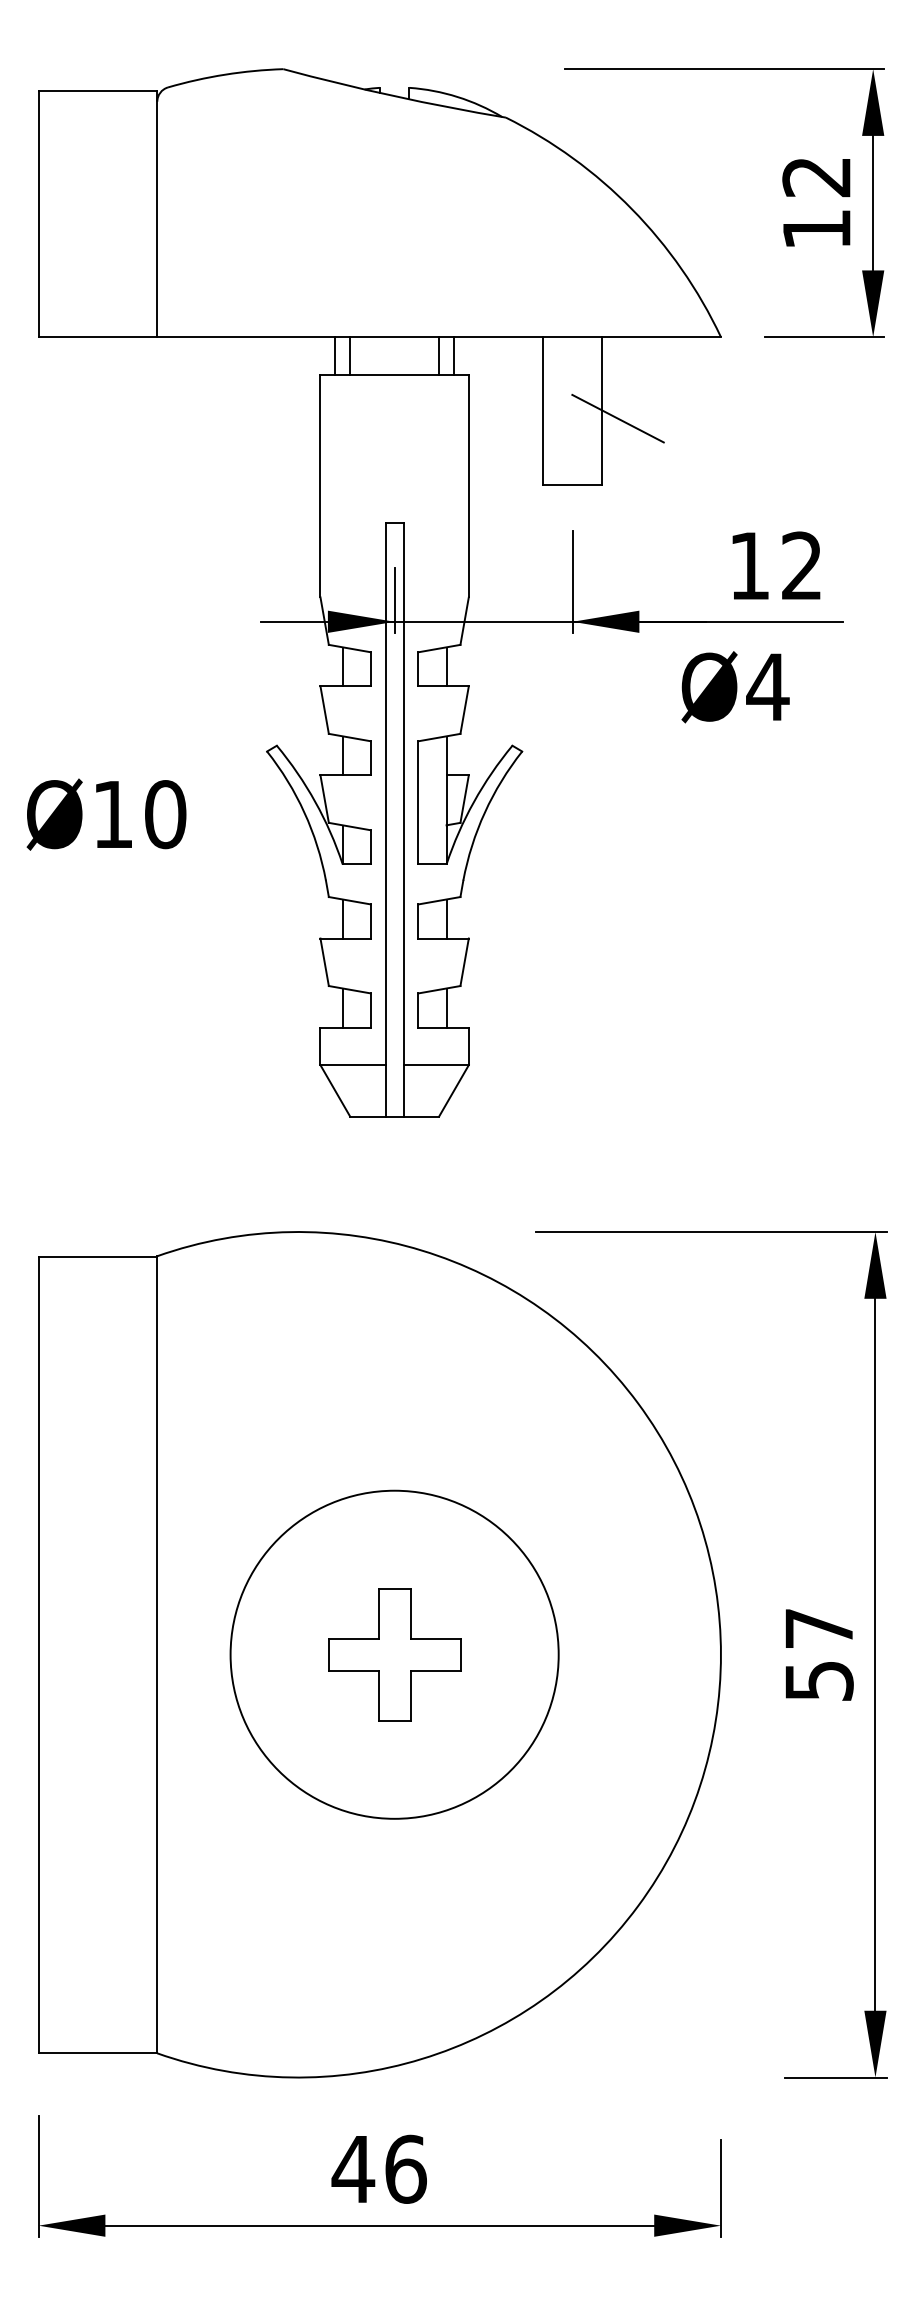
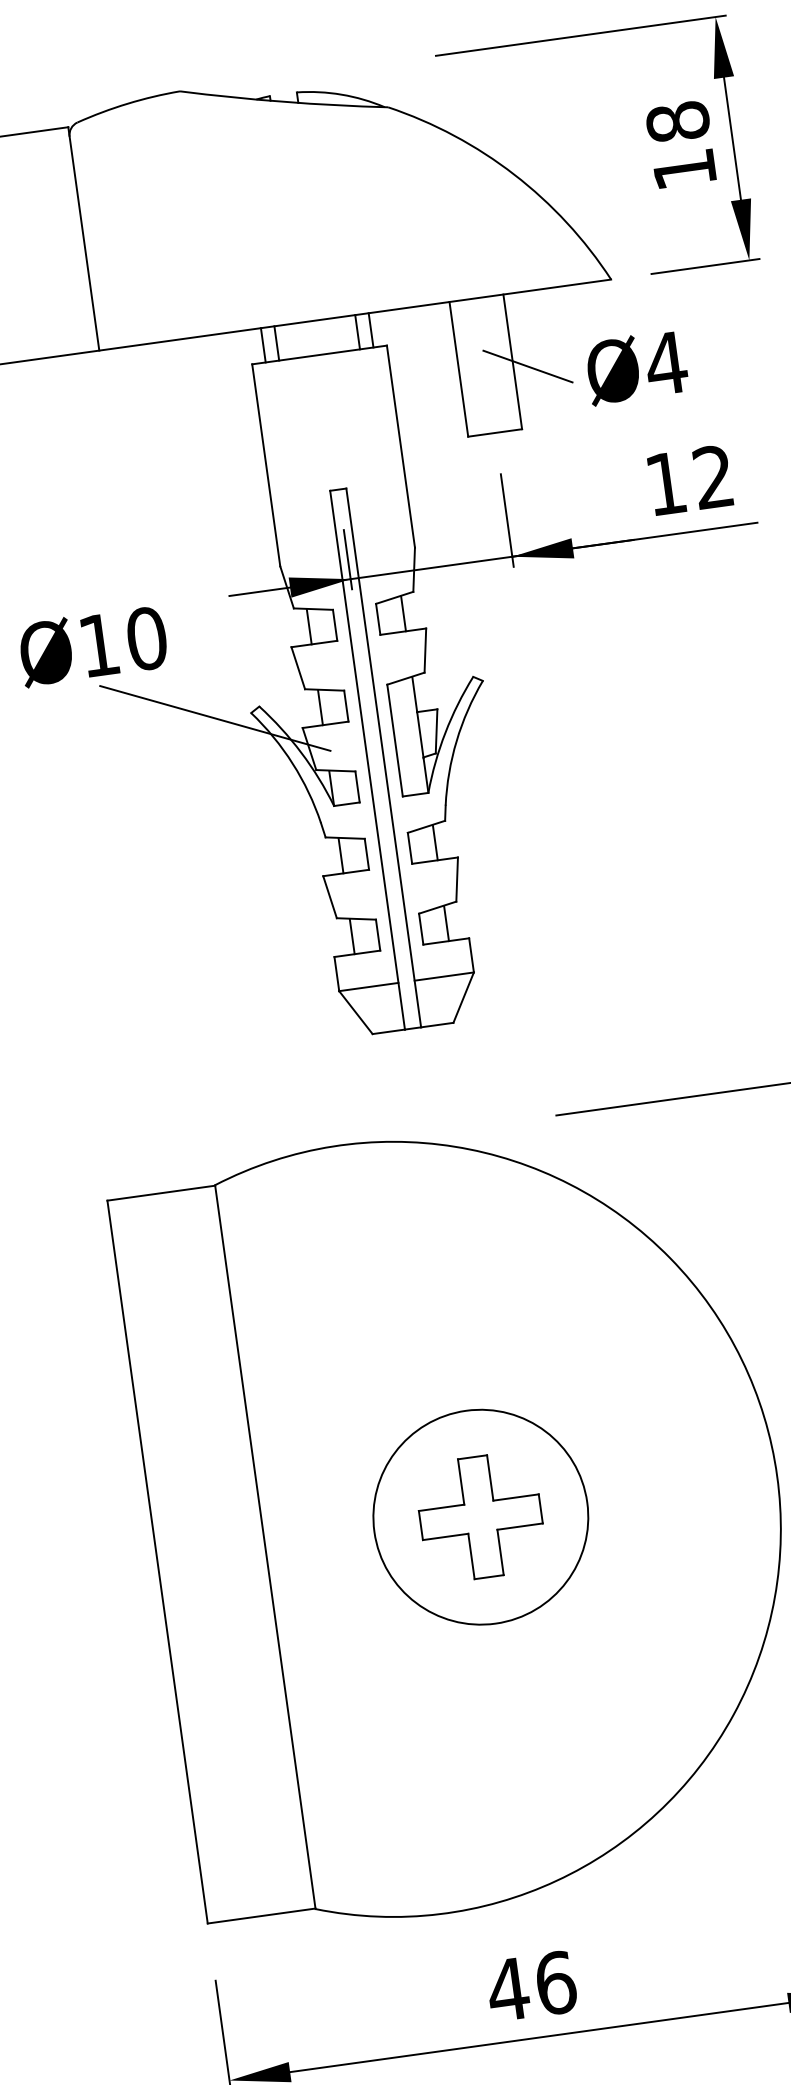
text: (816, 176) -> (677, 121), 12 -> 18
text: (735, 687) -> (636, 367), moved
line: (227, 751) -> (215, 718), added
text: (106, 814) -> (93, 646), moved
circle: (394, 1654) -> (480, 1516), size x0.71

